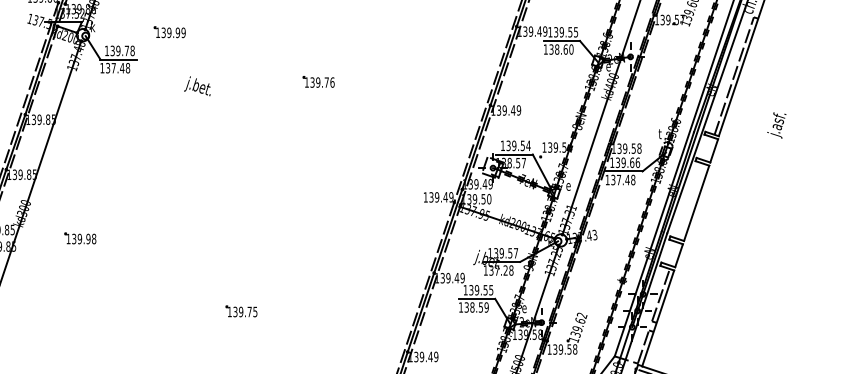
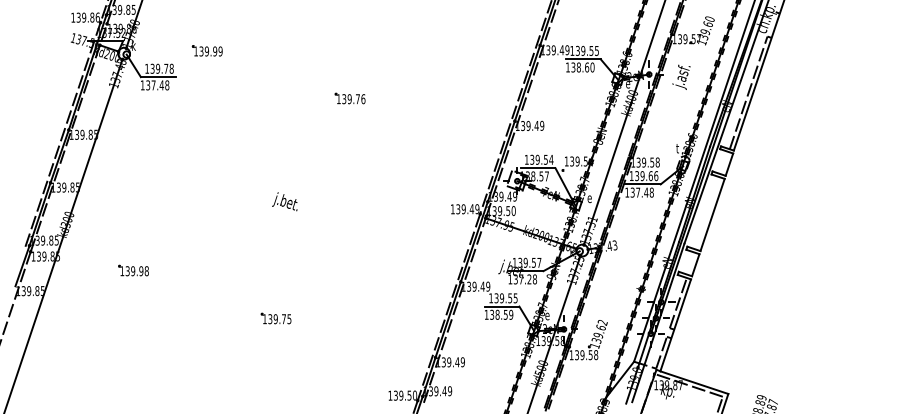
text: (197, 86) -> (284, 201), moved
text: (776, 124) -> (681, 76), moved
part: (80, 238) -> (133, 270), moved

